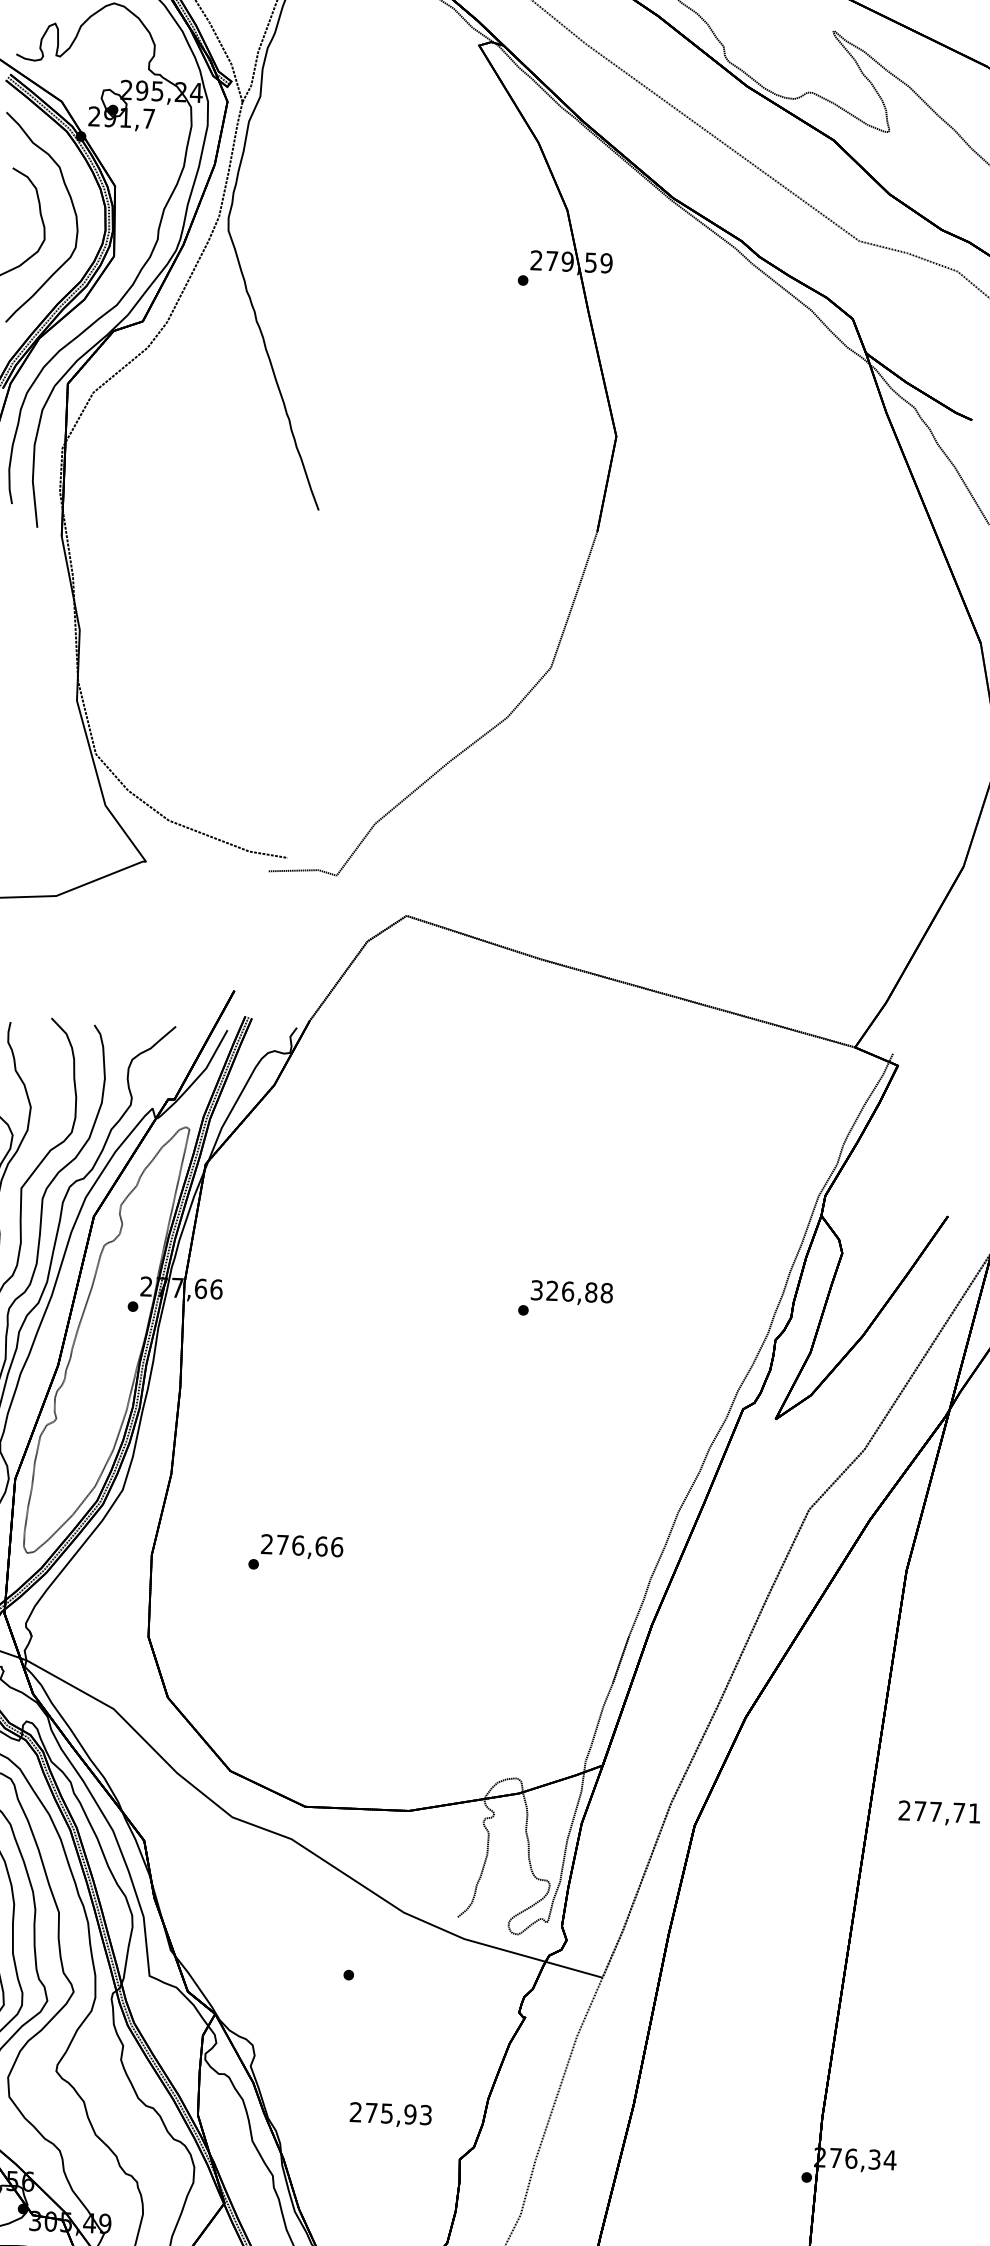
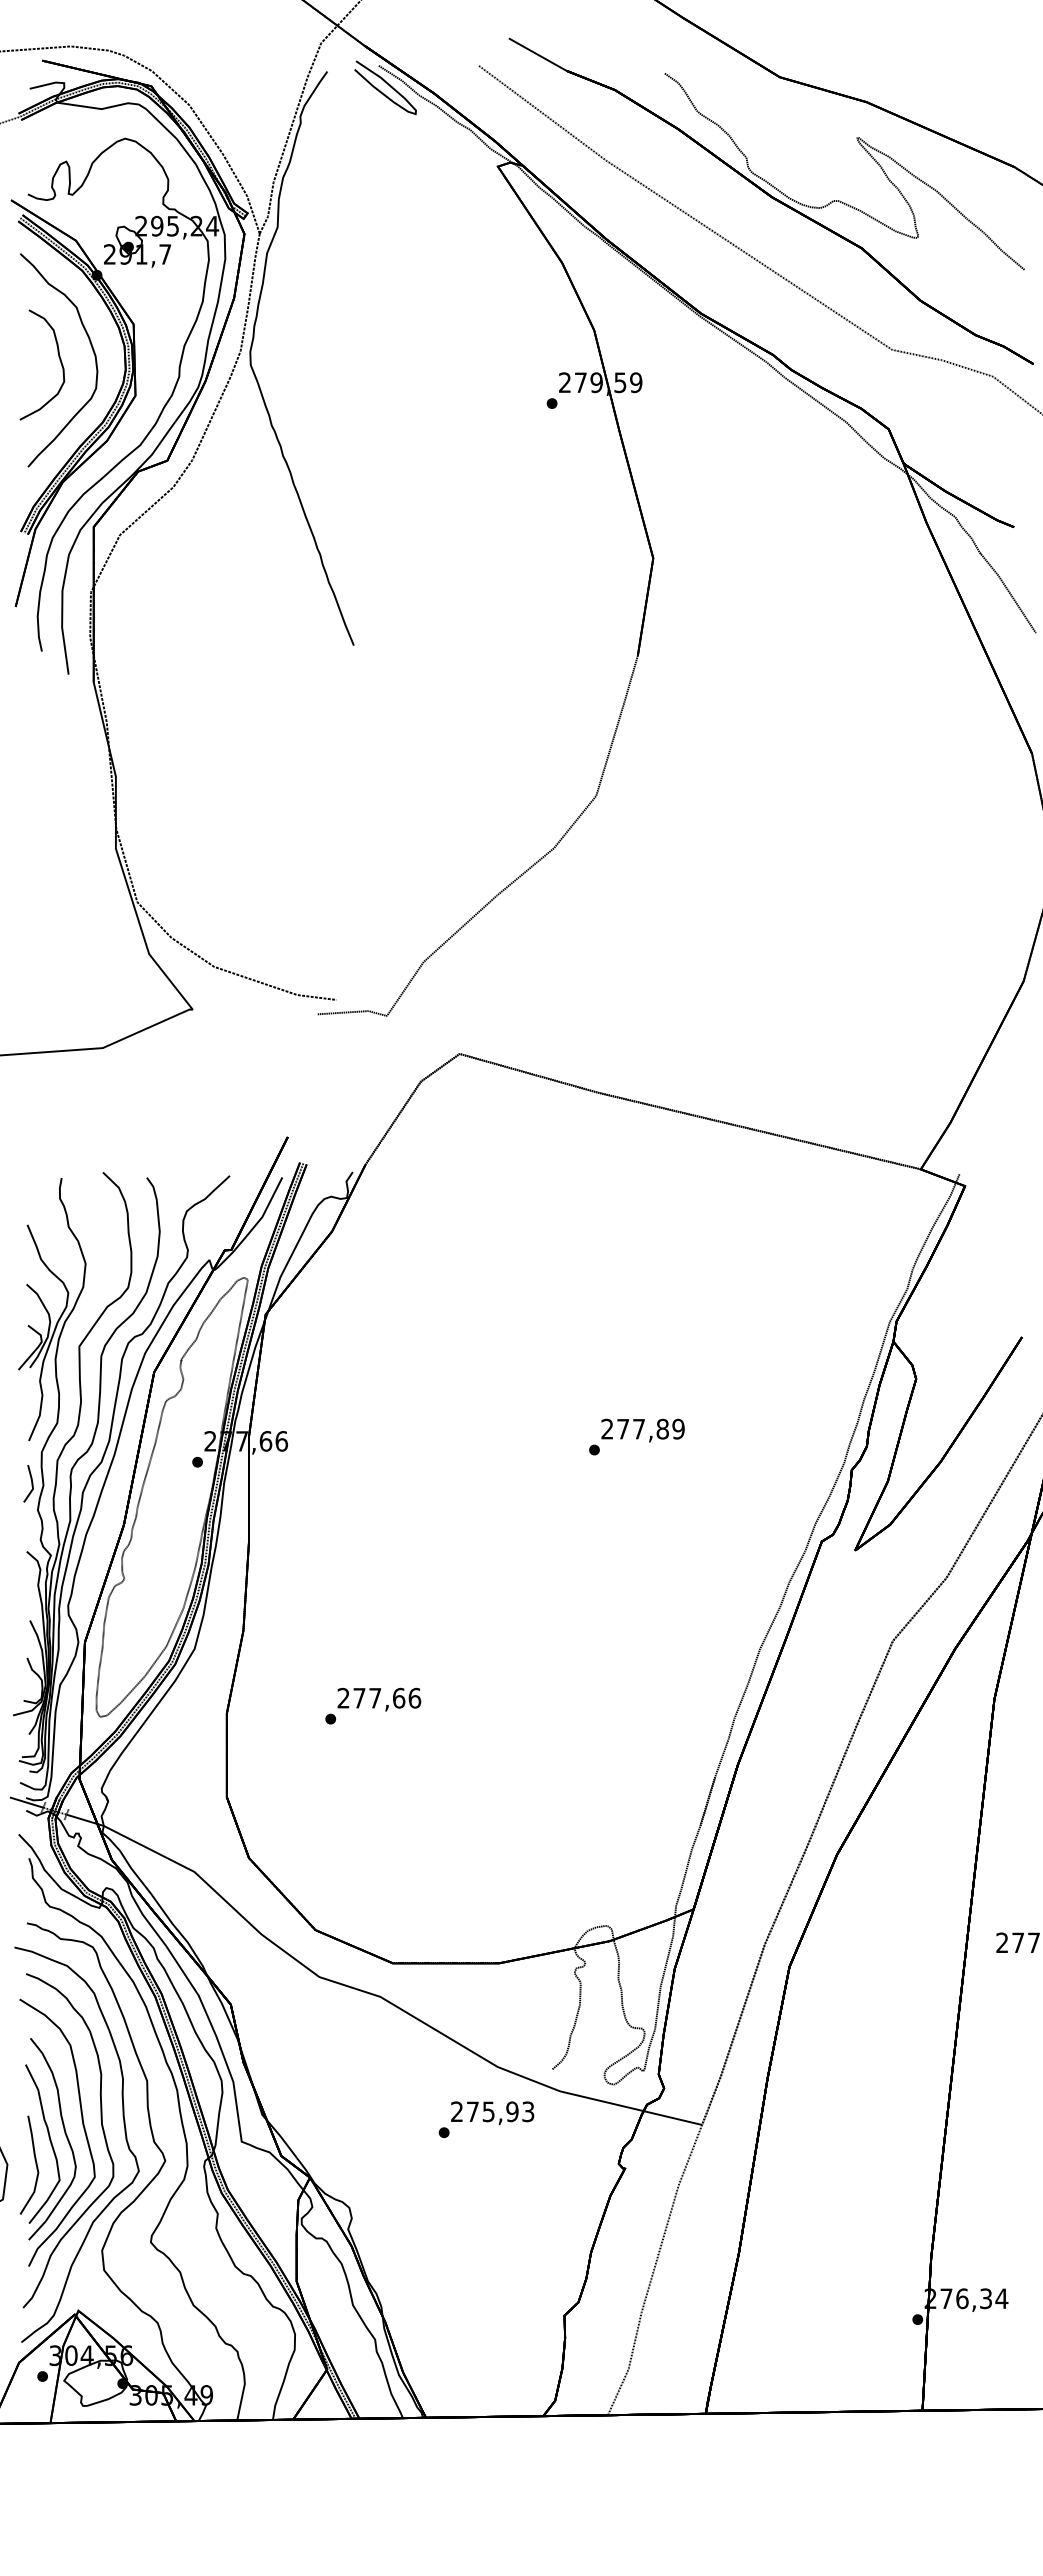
text: (571, 1291) -> (642, 1428), 326,88 -> 277,89
text: (298, 1544) -> (375, 1697), 276,66 -> 277,66
text: (390, 2115) -> (492, 2113), moved

